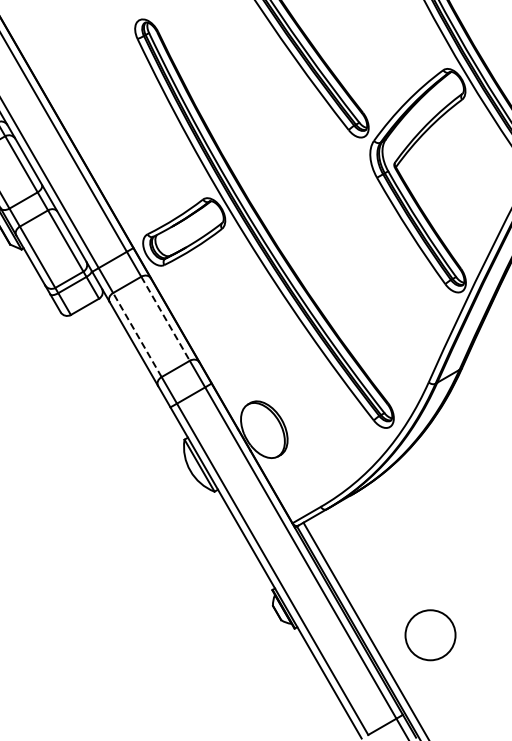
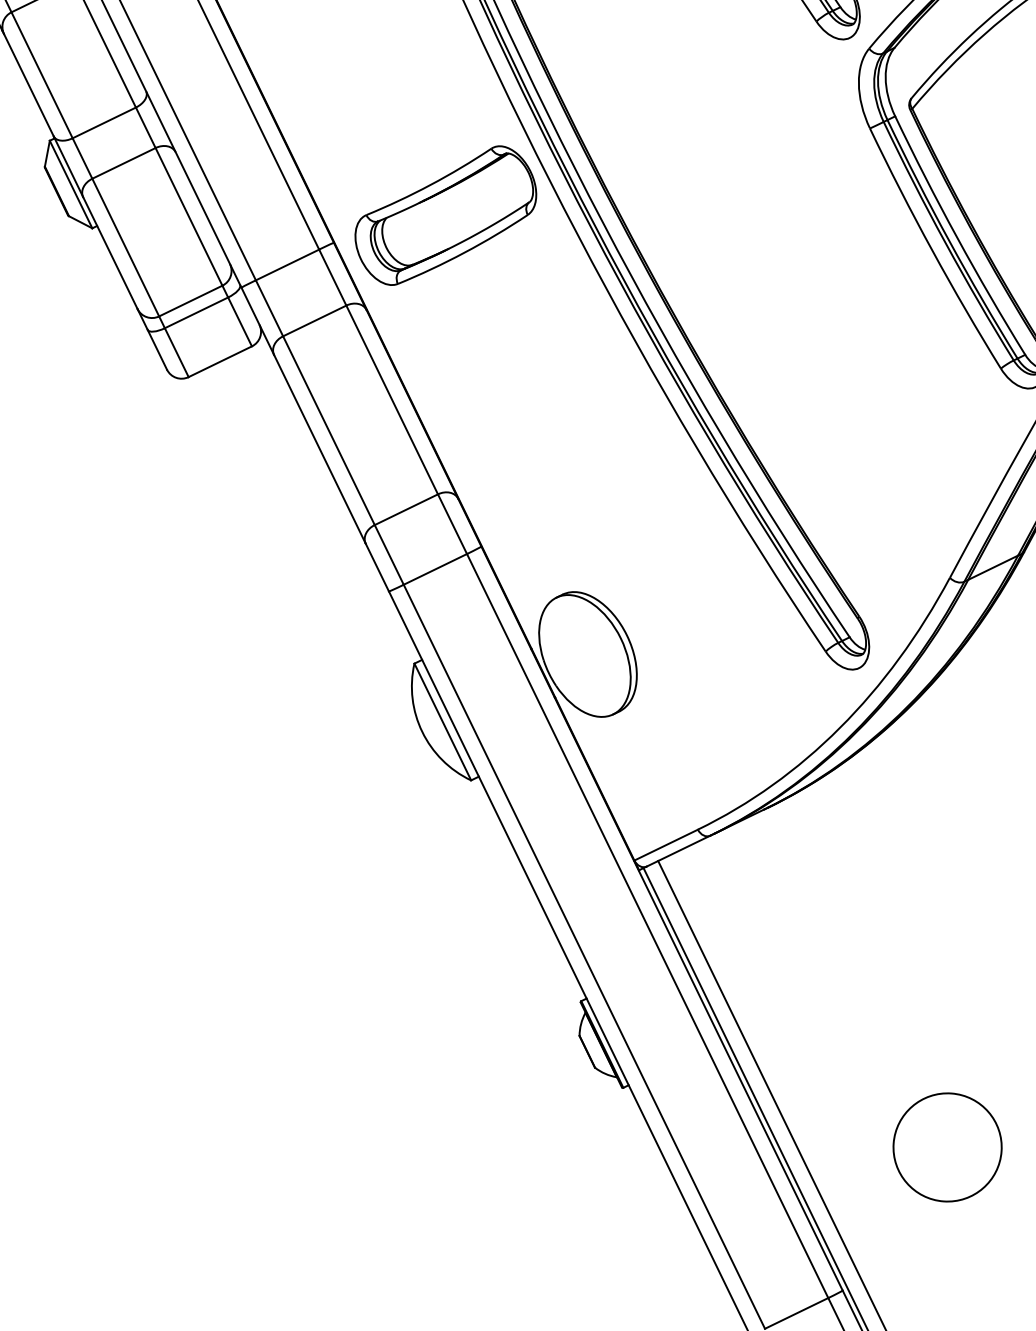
line: (165, 318) -> (392, 399), dashed -> solid
line: (137, 335) -> (329, 431), dashed -> solid
circle: (430, 635) -> (947, 1147), moved

